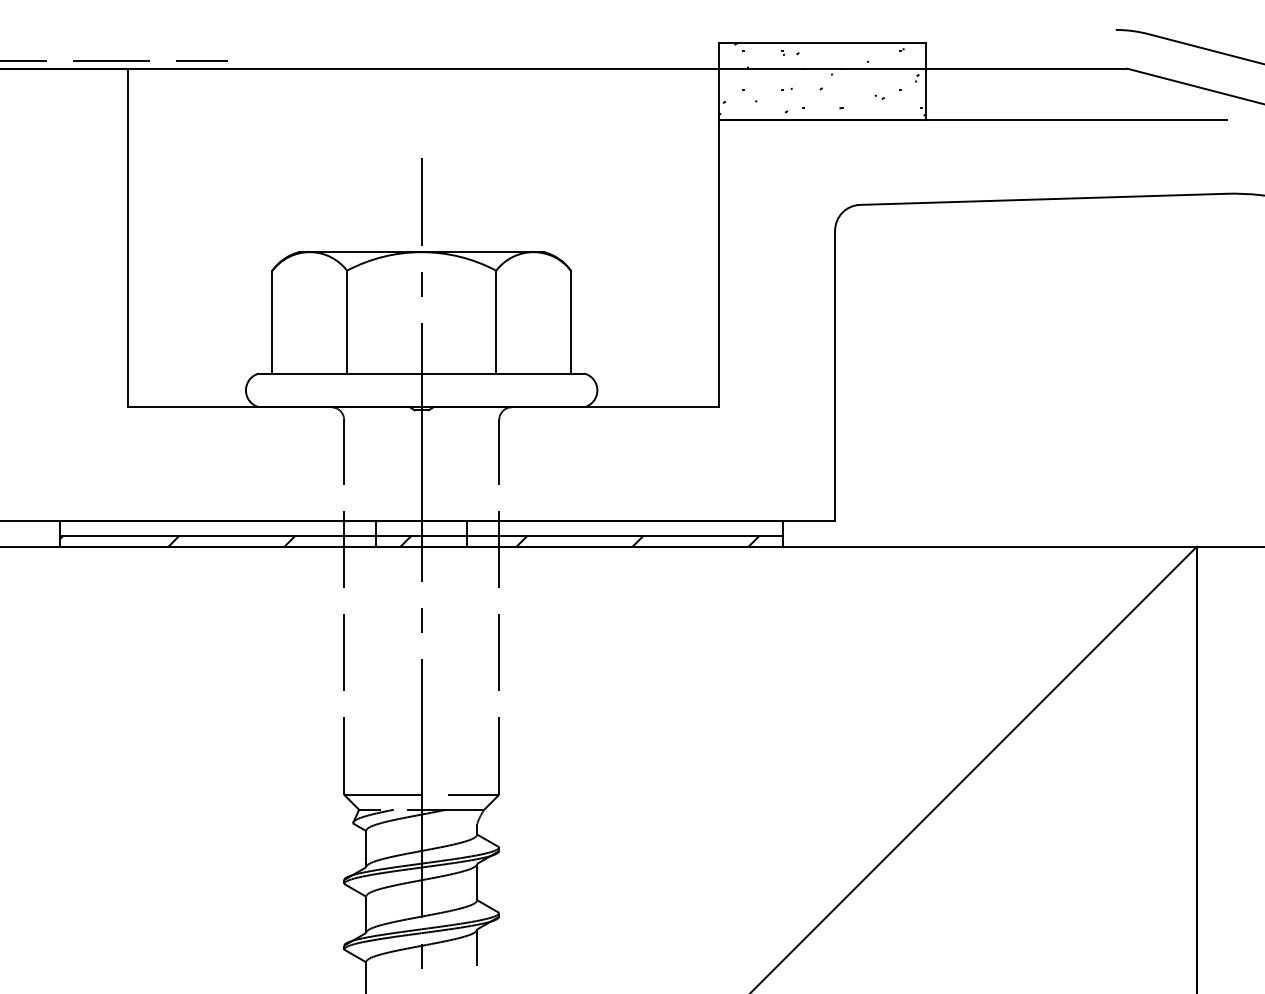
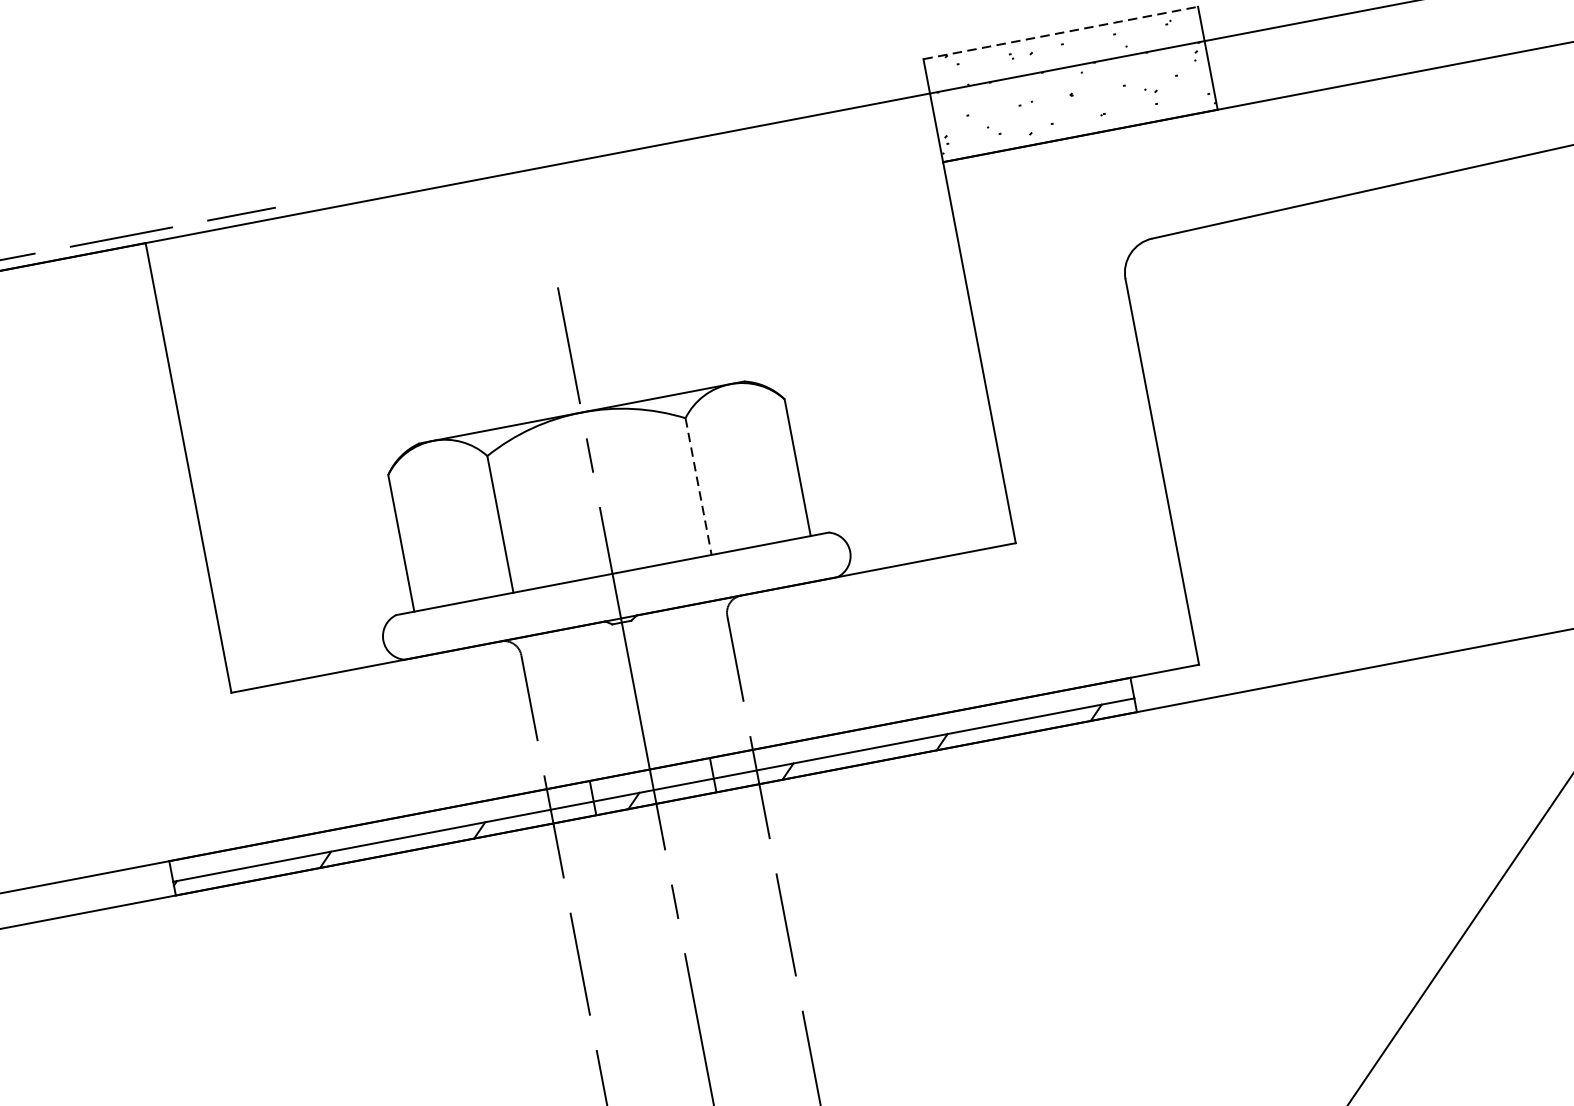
line: (822, 42) -> (1061, 32), solid -> dashed
line: (496, 322) -> (698, 486), solid -> dashed

